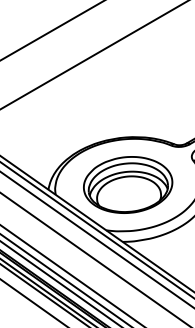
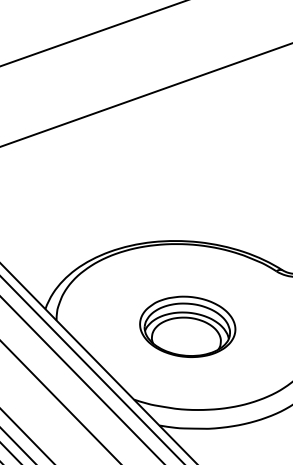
part: (128, 184) -> (188, 326), size x0.6

